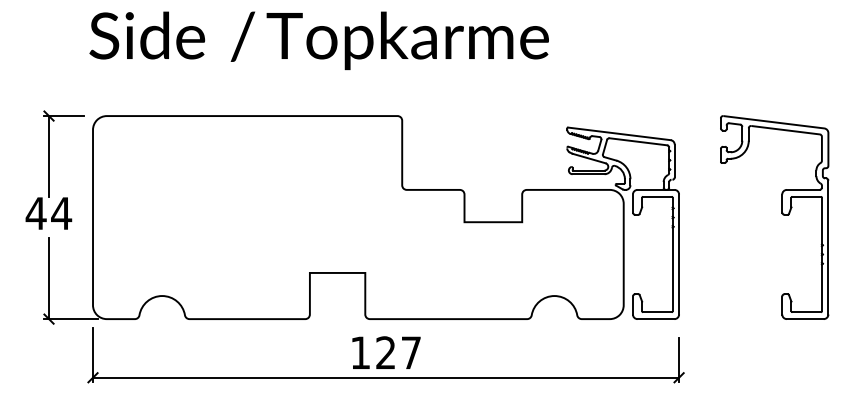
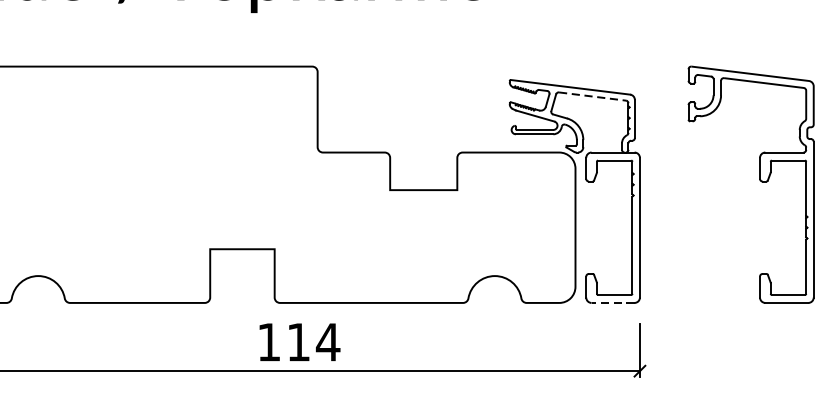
line: (638, 141) -> (592, 96), solid -> dashed
line: (655, 319) -> (612, 303), solid -> dashed
text: (398, 352) -> (313, 341), 127 -> 114

